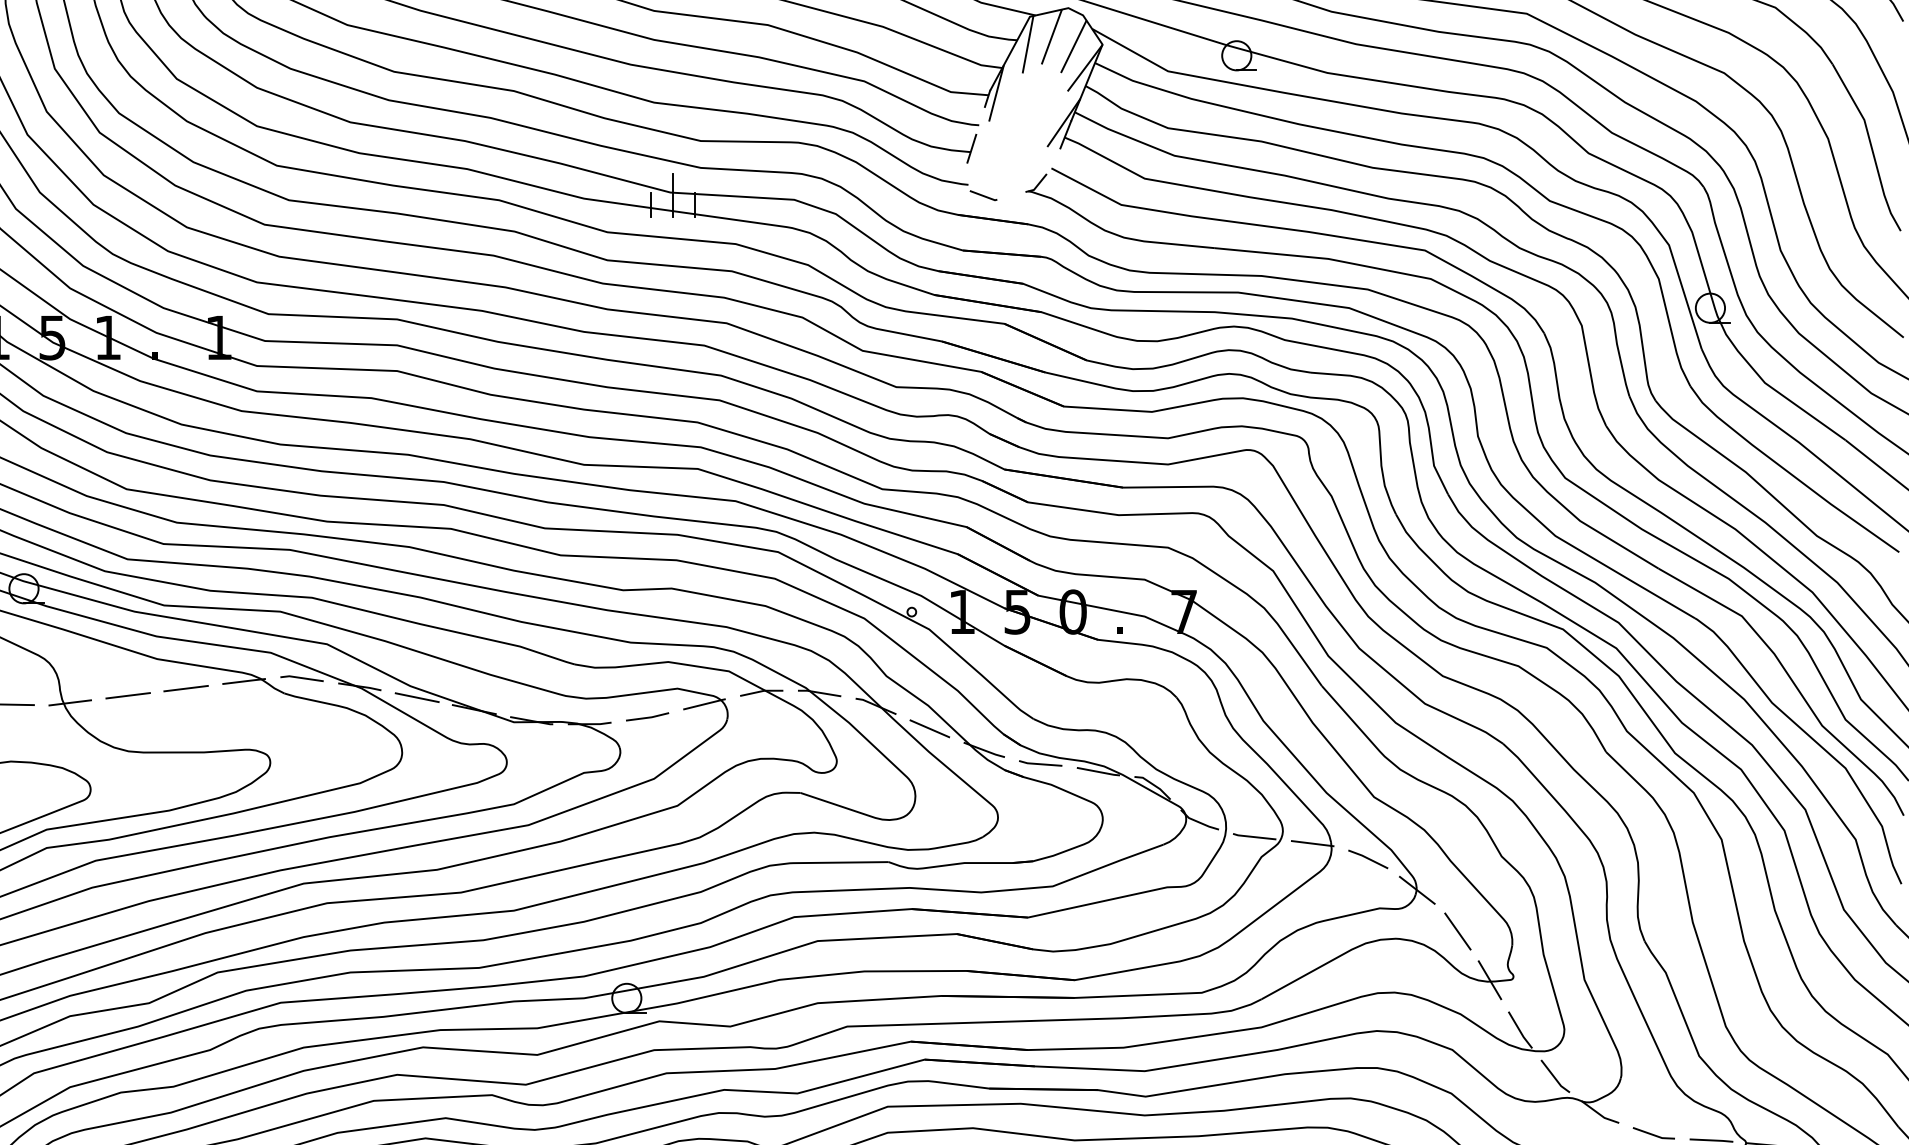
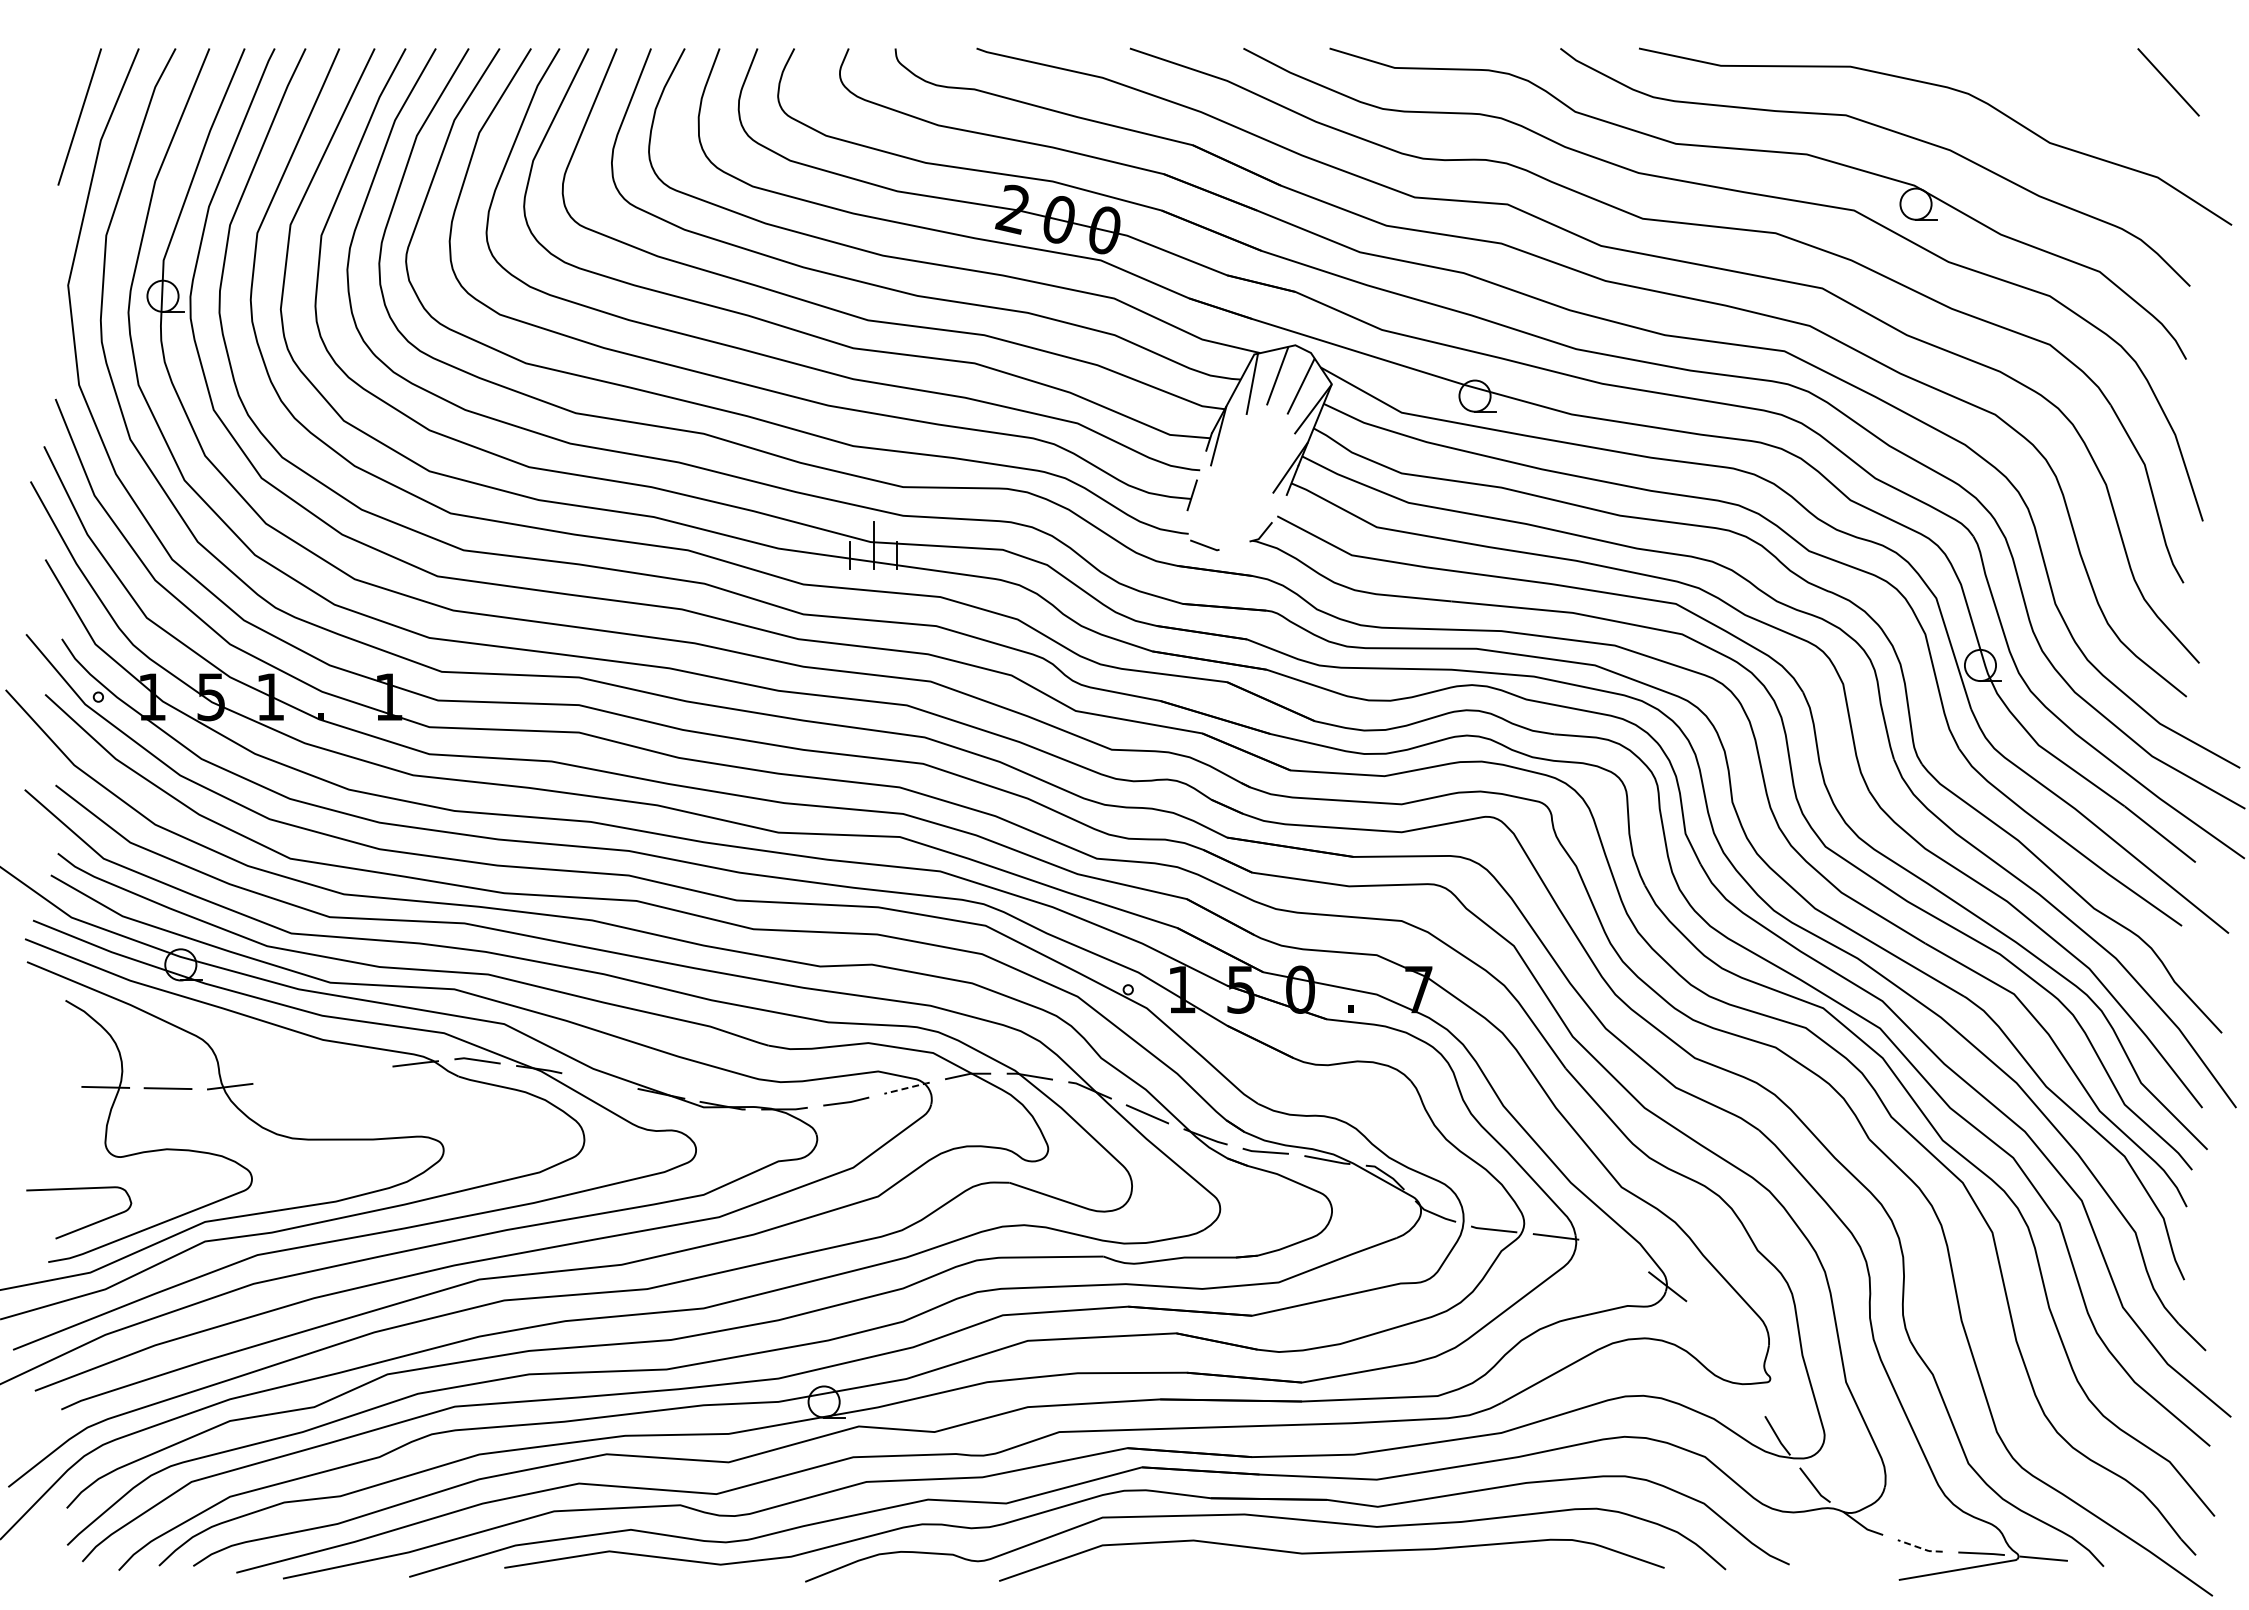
line: (185, 688) -> (353, 1071), removed
line: (127, 695) -> (291, 1078), removed
line: (417, 697) -> (600, 1080), removed
line: (704, 704) -> (907, 1088), solid -> dashed
line: (1368, 859) -> (1615, 1253), removed
line: (1457, 931) -> (1710, 1330), removed
line: (1490, 980) -> (1745, 1382), removed
line: (1653, 1134) -> (1919, 1547), solid -> dashed

